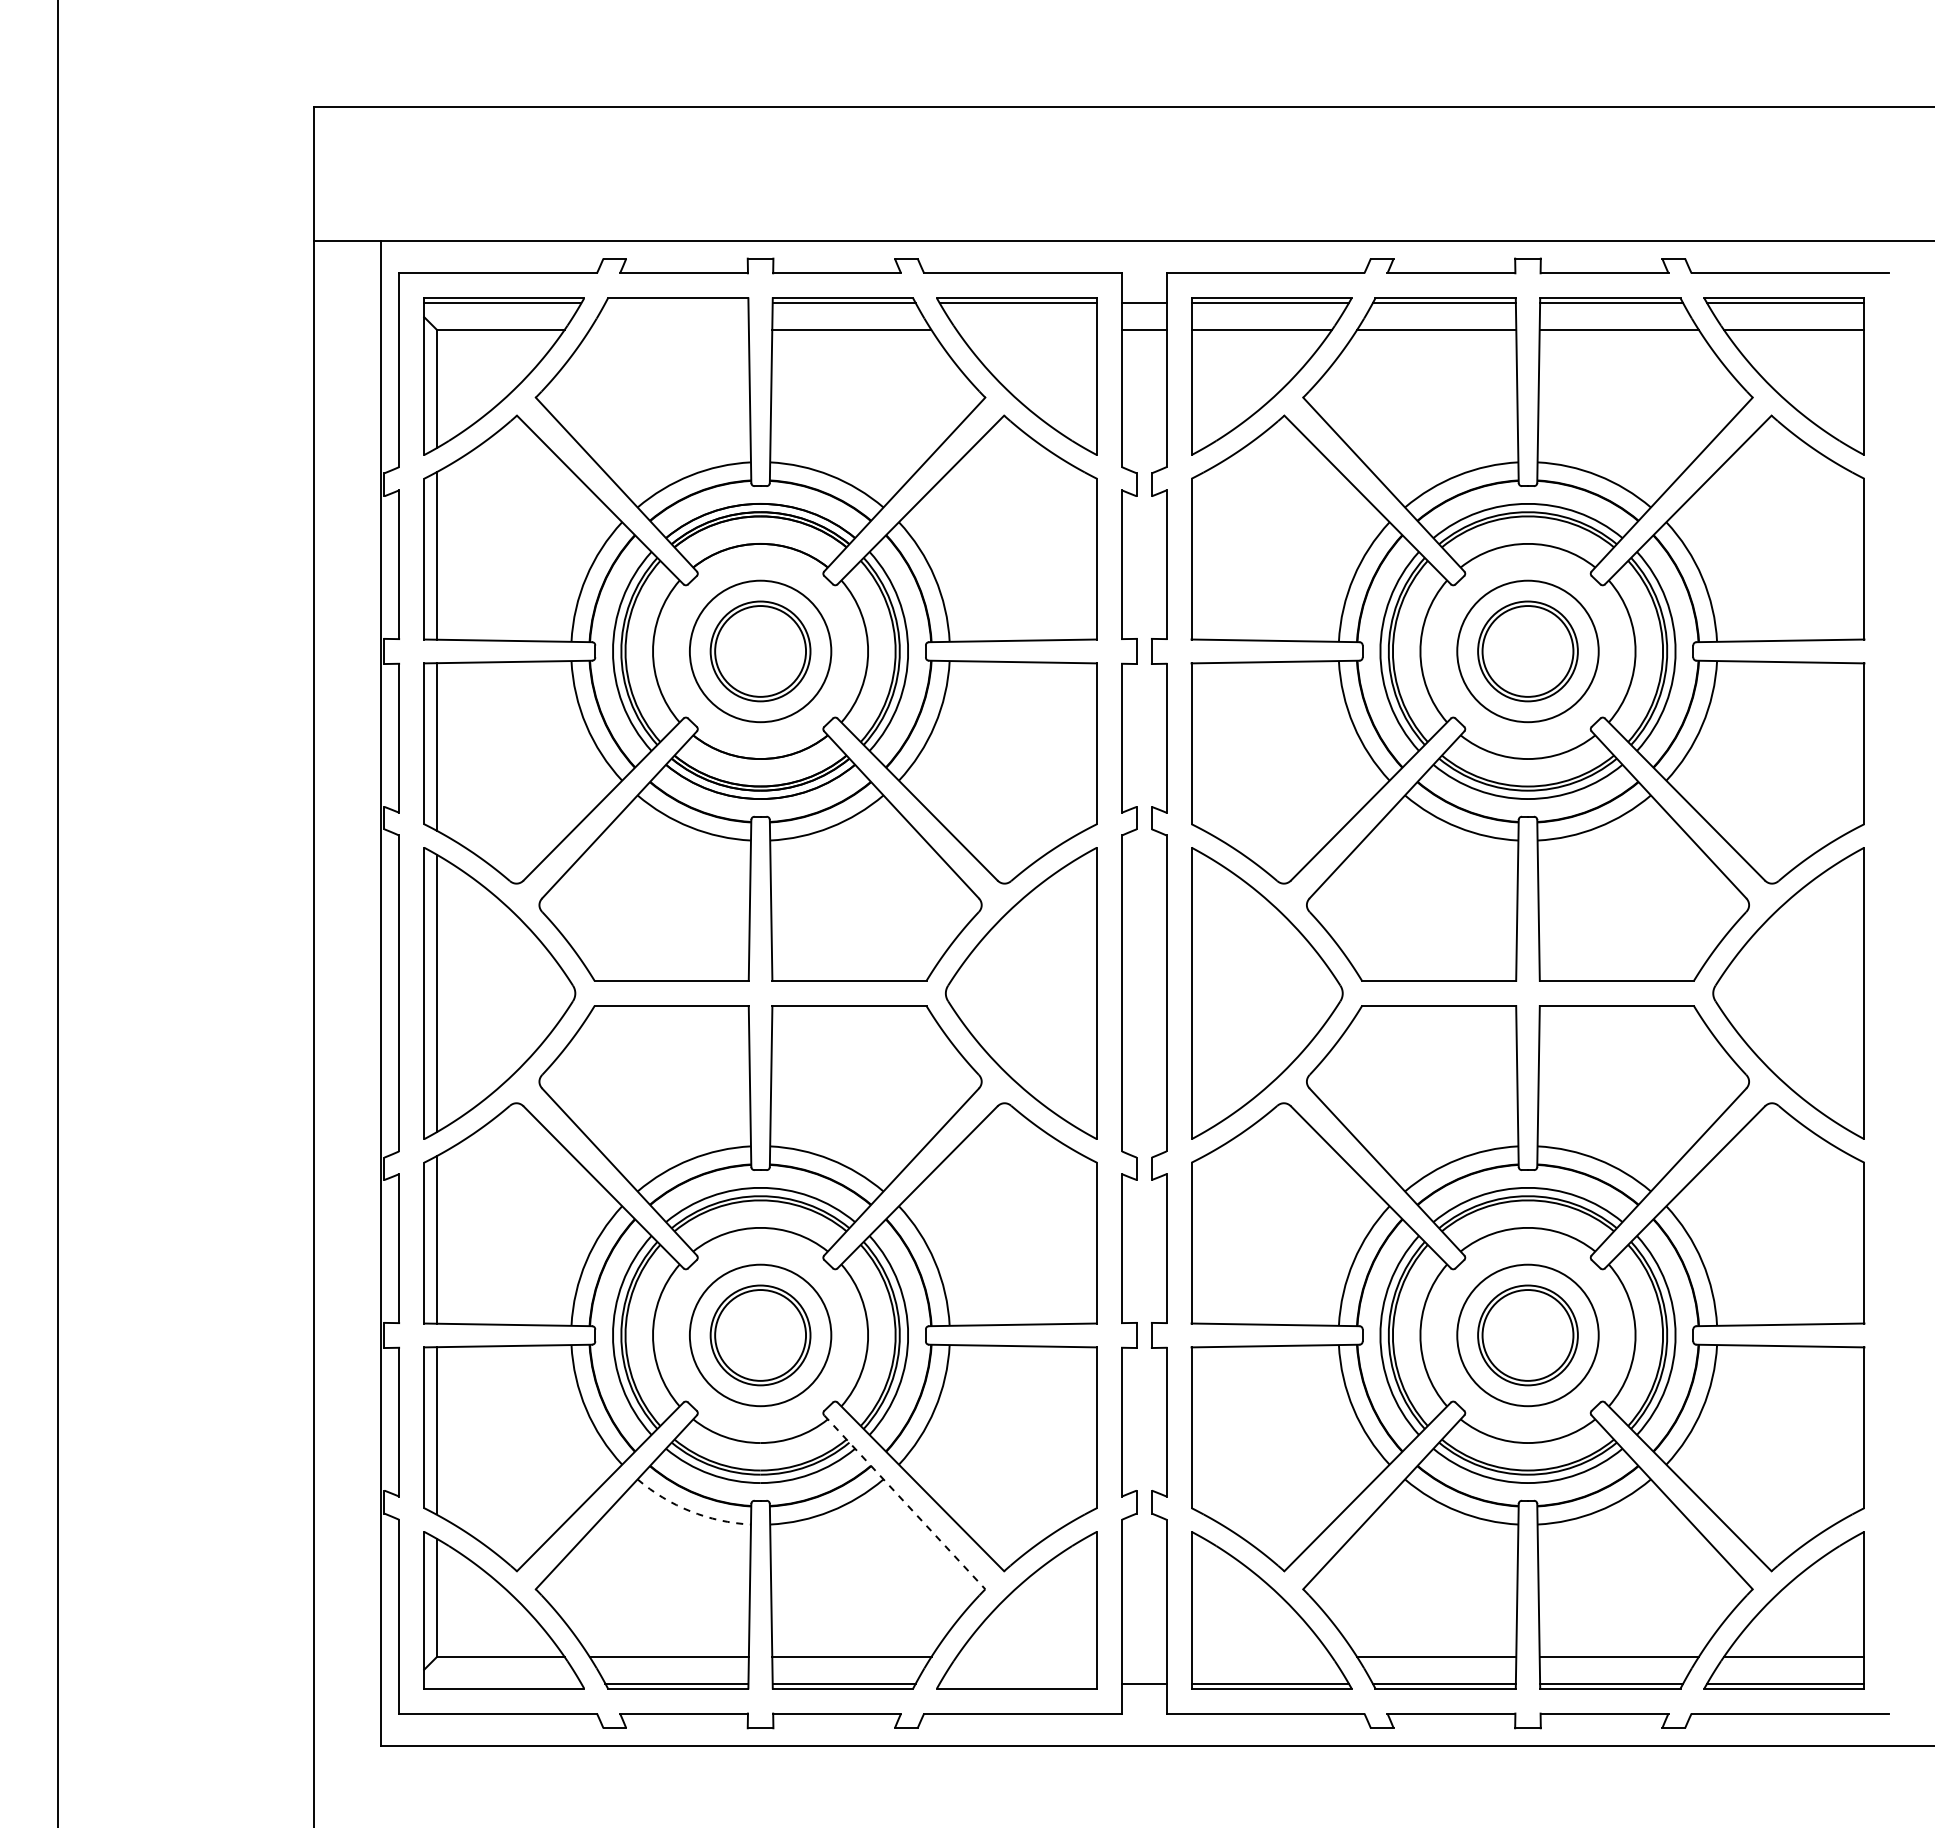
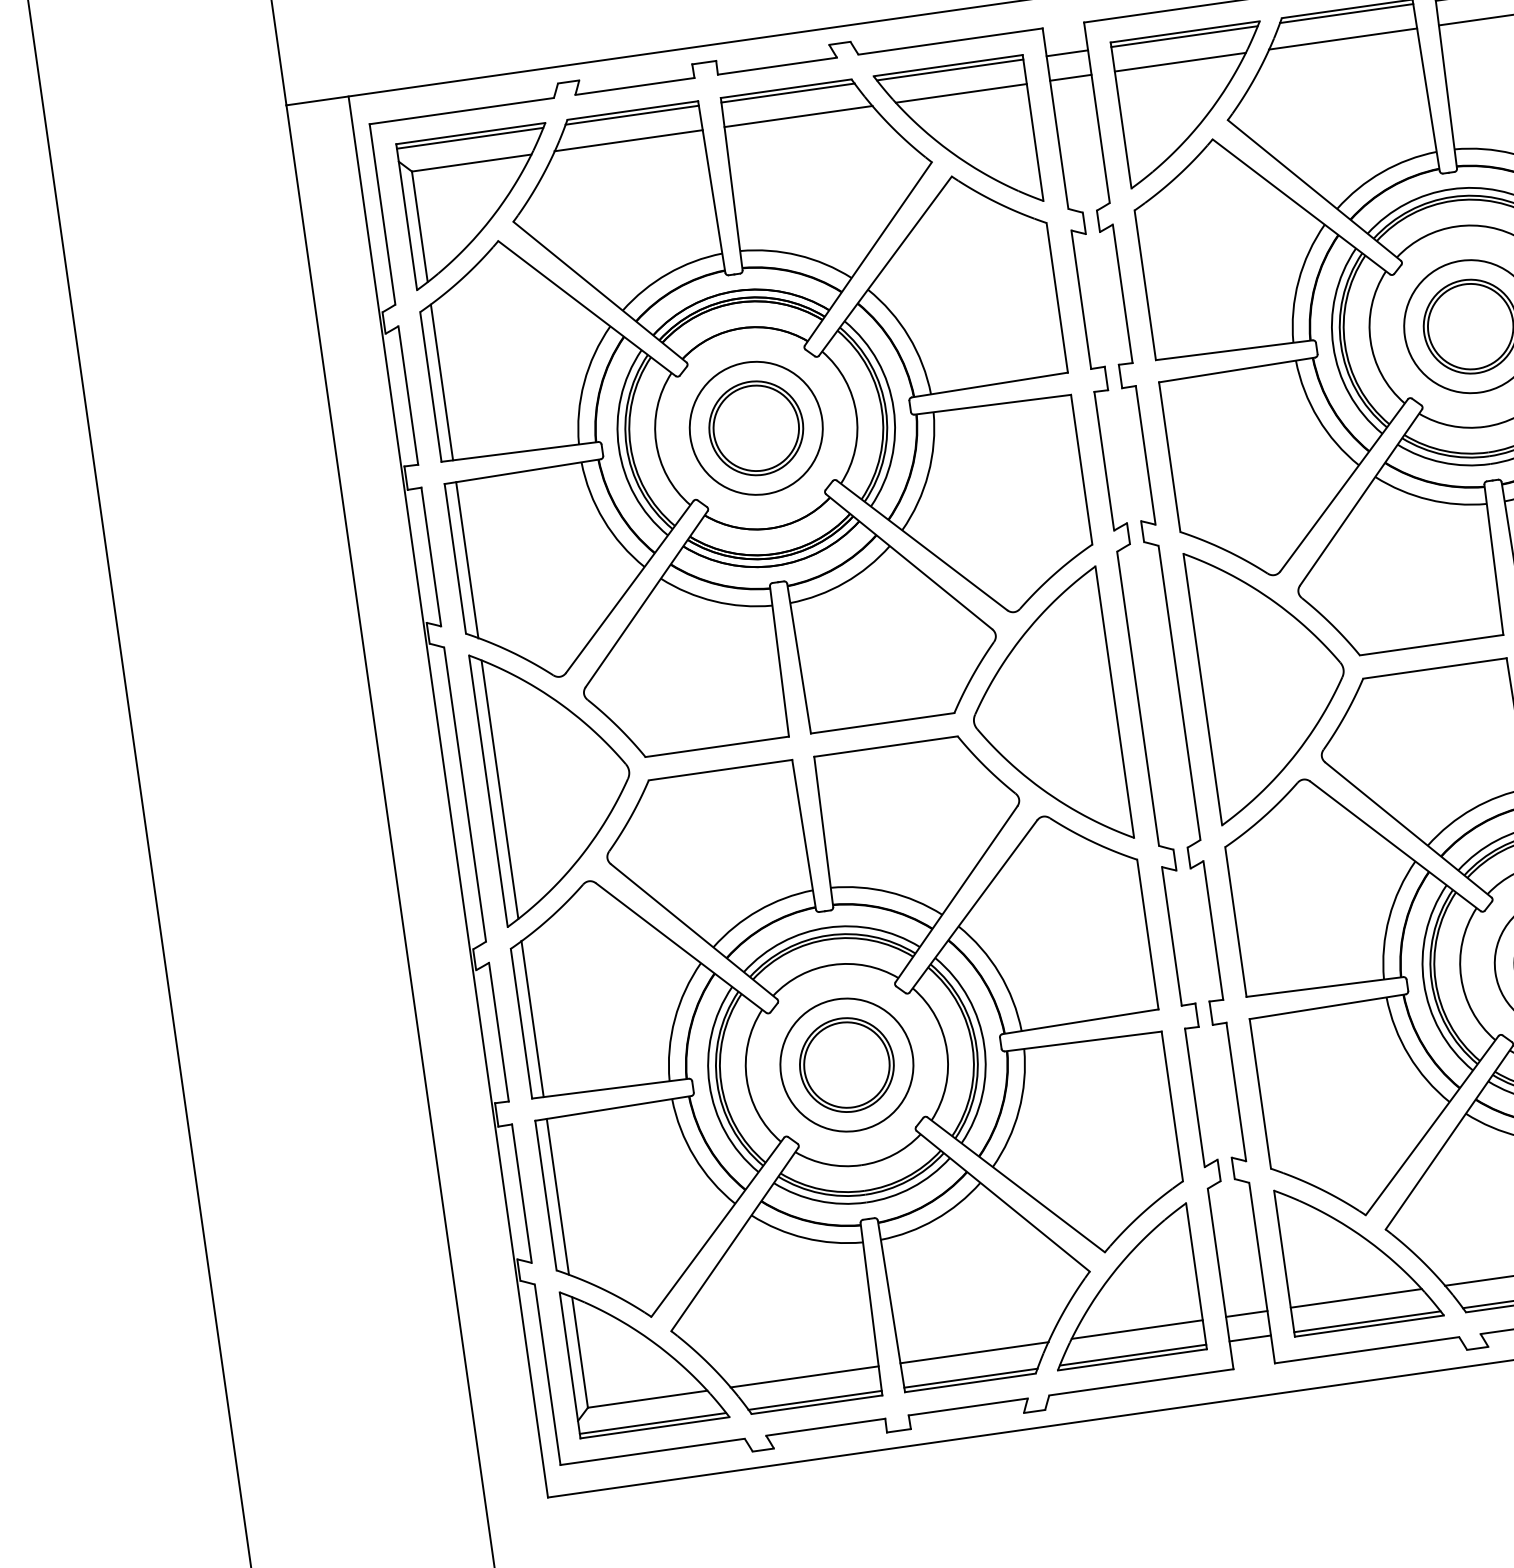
line: (676, 303) -> (631, 115), added
line: (668, 329) -> (627, 140), added
line: (1026, 329) -> (961, 93), added
line: (905, 1502) -> (1003, 1201), dashed -> solid
arc: (690, 1511) -> (805, 1238), dashed -> solid
line: (1026, 1657) -> (1137, 1329), added
line: (1144, 1657) -> (1246, 1314), added
line: (1261, 1657) -> (1355, 1298), added
line: (502, 1683) -> (652, 1423), added
line: (1018, 1683) -> (1133, 1354), added

